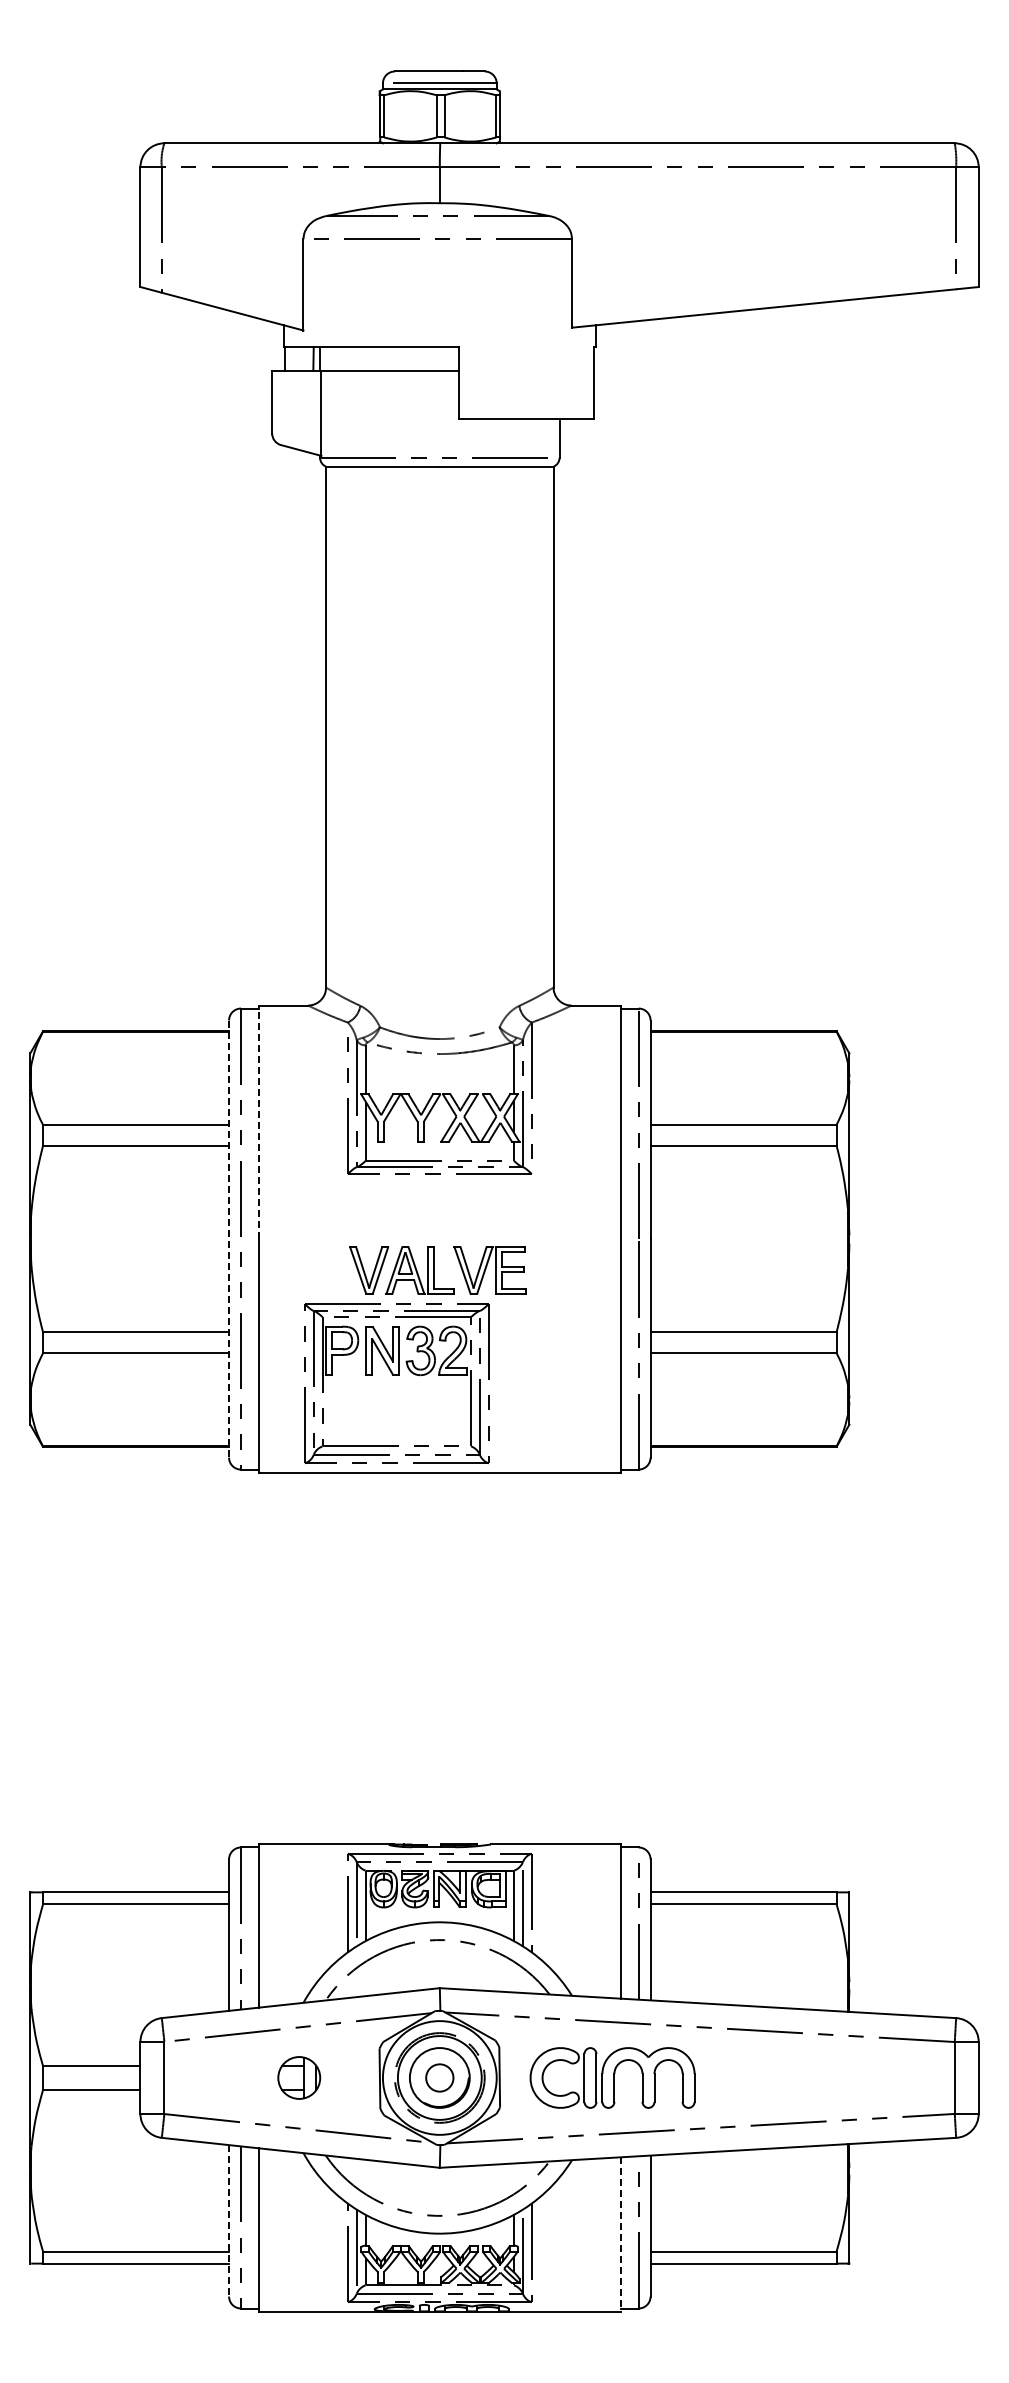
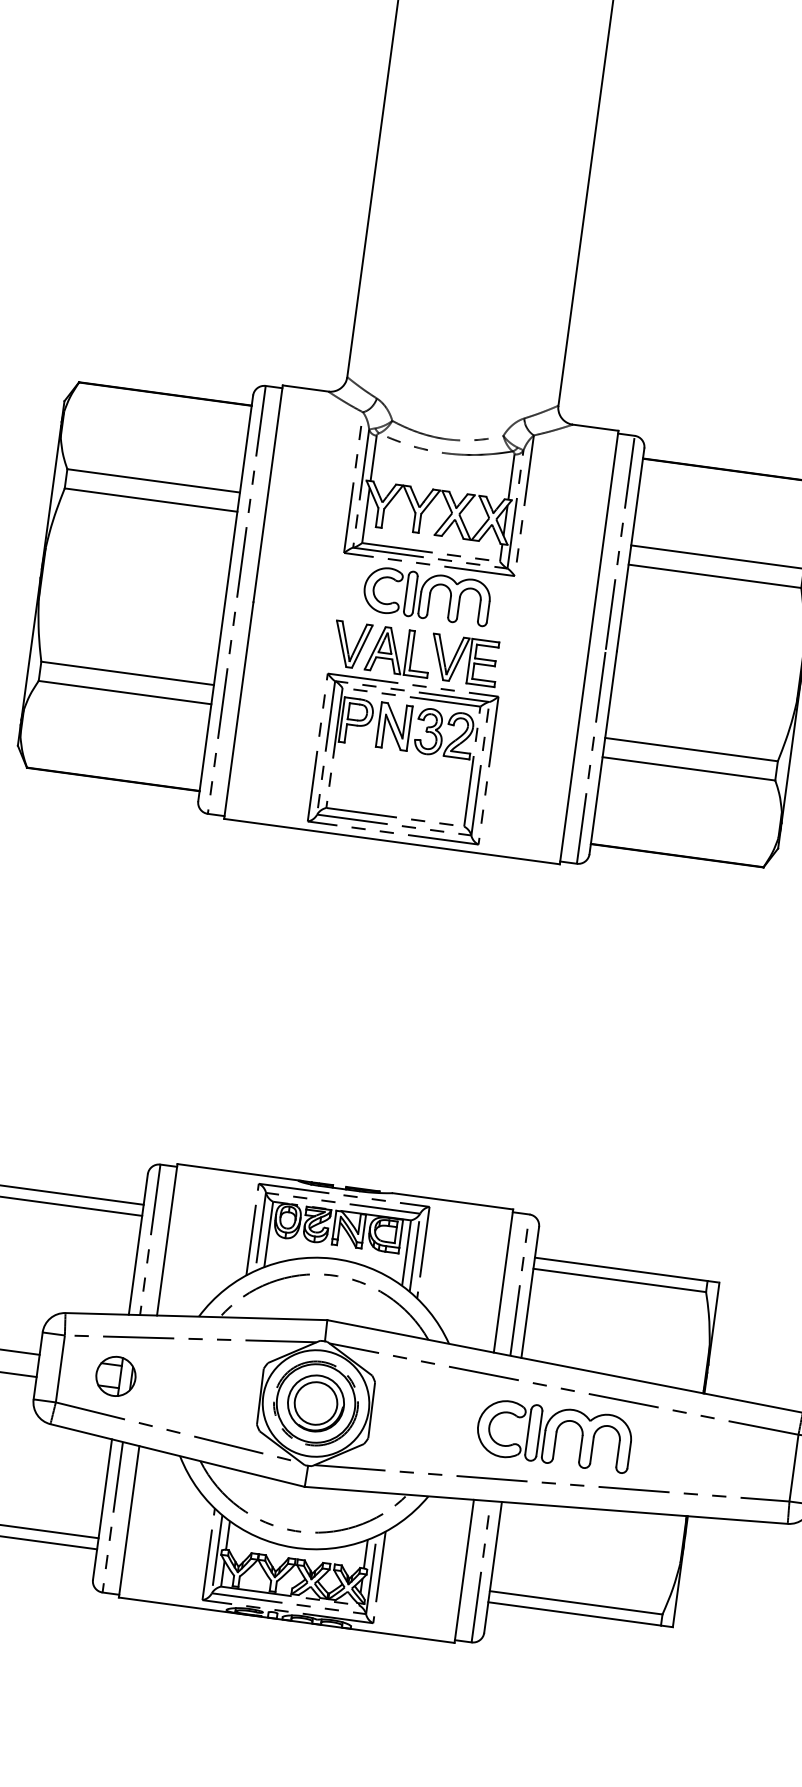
line: (259, 1122) -> (268, 494), dashed -> solid
part: (441, 1207) -> (426, 595), added
line: (229, 1239) -> (226, 598), dashed -> solid
part: (396, 1375) -> (403, 751), moved
part: (299, 2077) -> (116, 1376), moved
circle: (439, 2077) -> (315, 1403), size x1.67
part: (612, 2077) -> (554, 1435), moved
line: (229, 2220) -> (102, 1509), dashed -> solid
line: (620, 2234) -> (464, 1571), dashed -> solid

